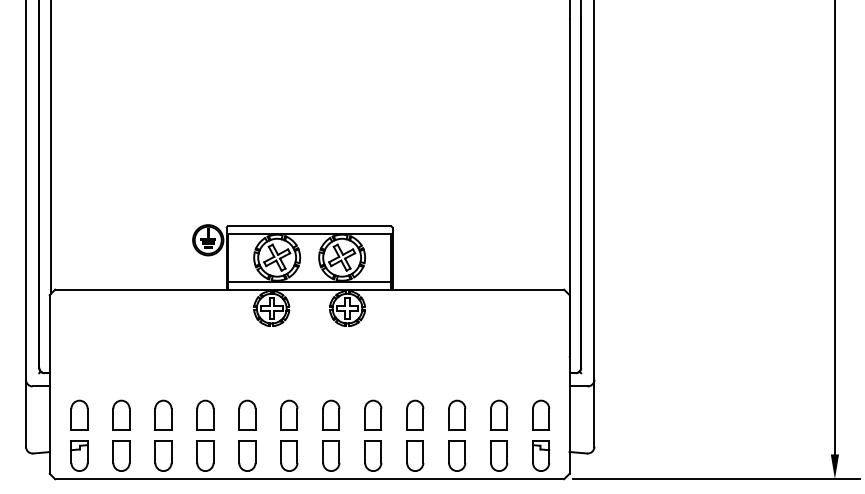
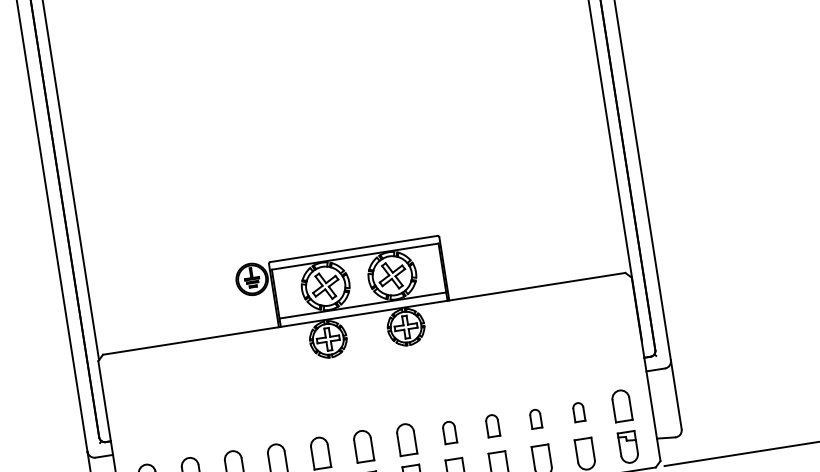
part: (373, 414) -> (449, 431), size x0.7
part: (415, 414) -> (492, 424), size x0.7
part: (457, 414) -> (535, 418), size x0.6
part: (499, 414) -> (579, 411), size x0.6

